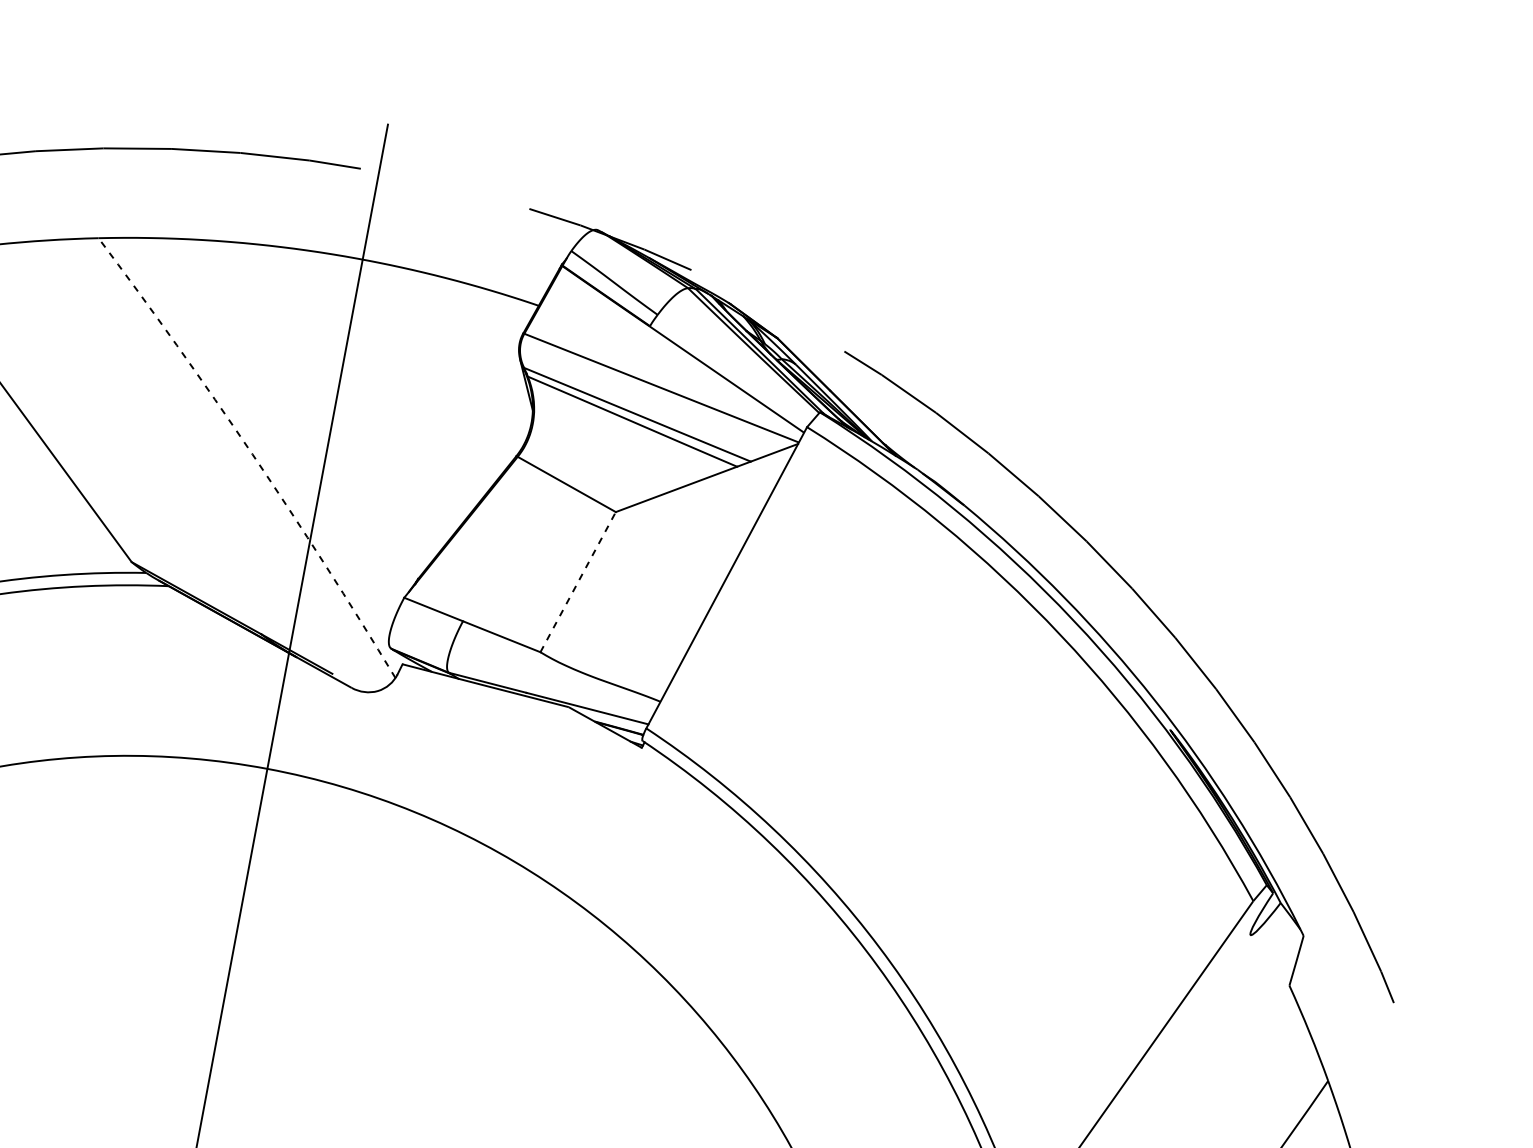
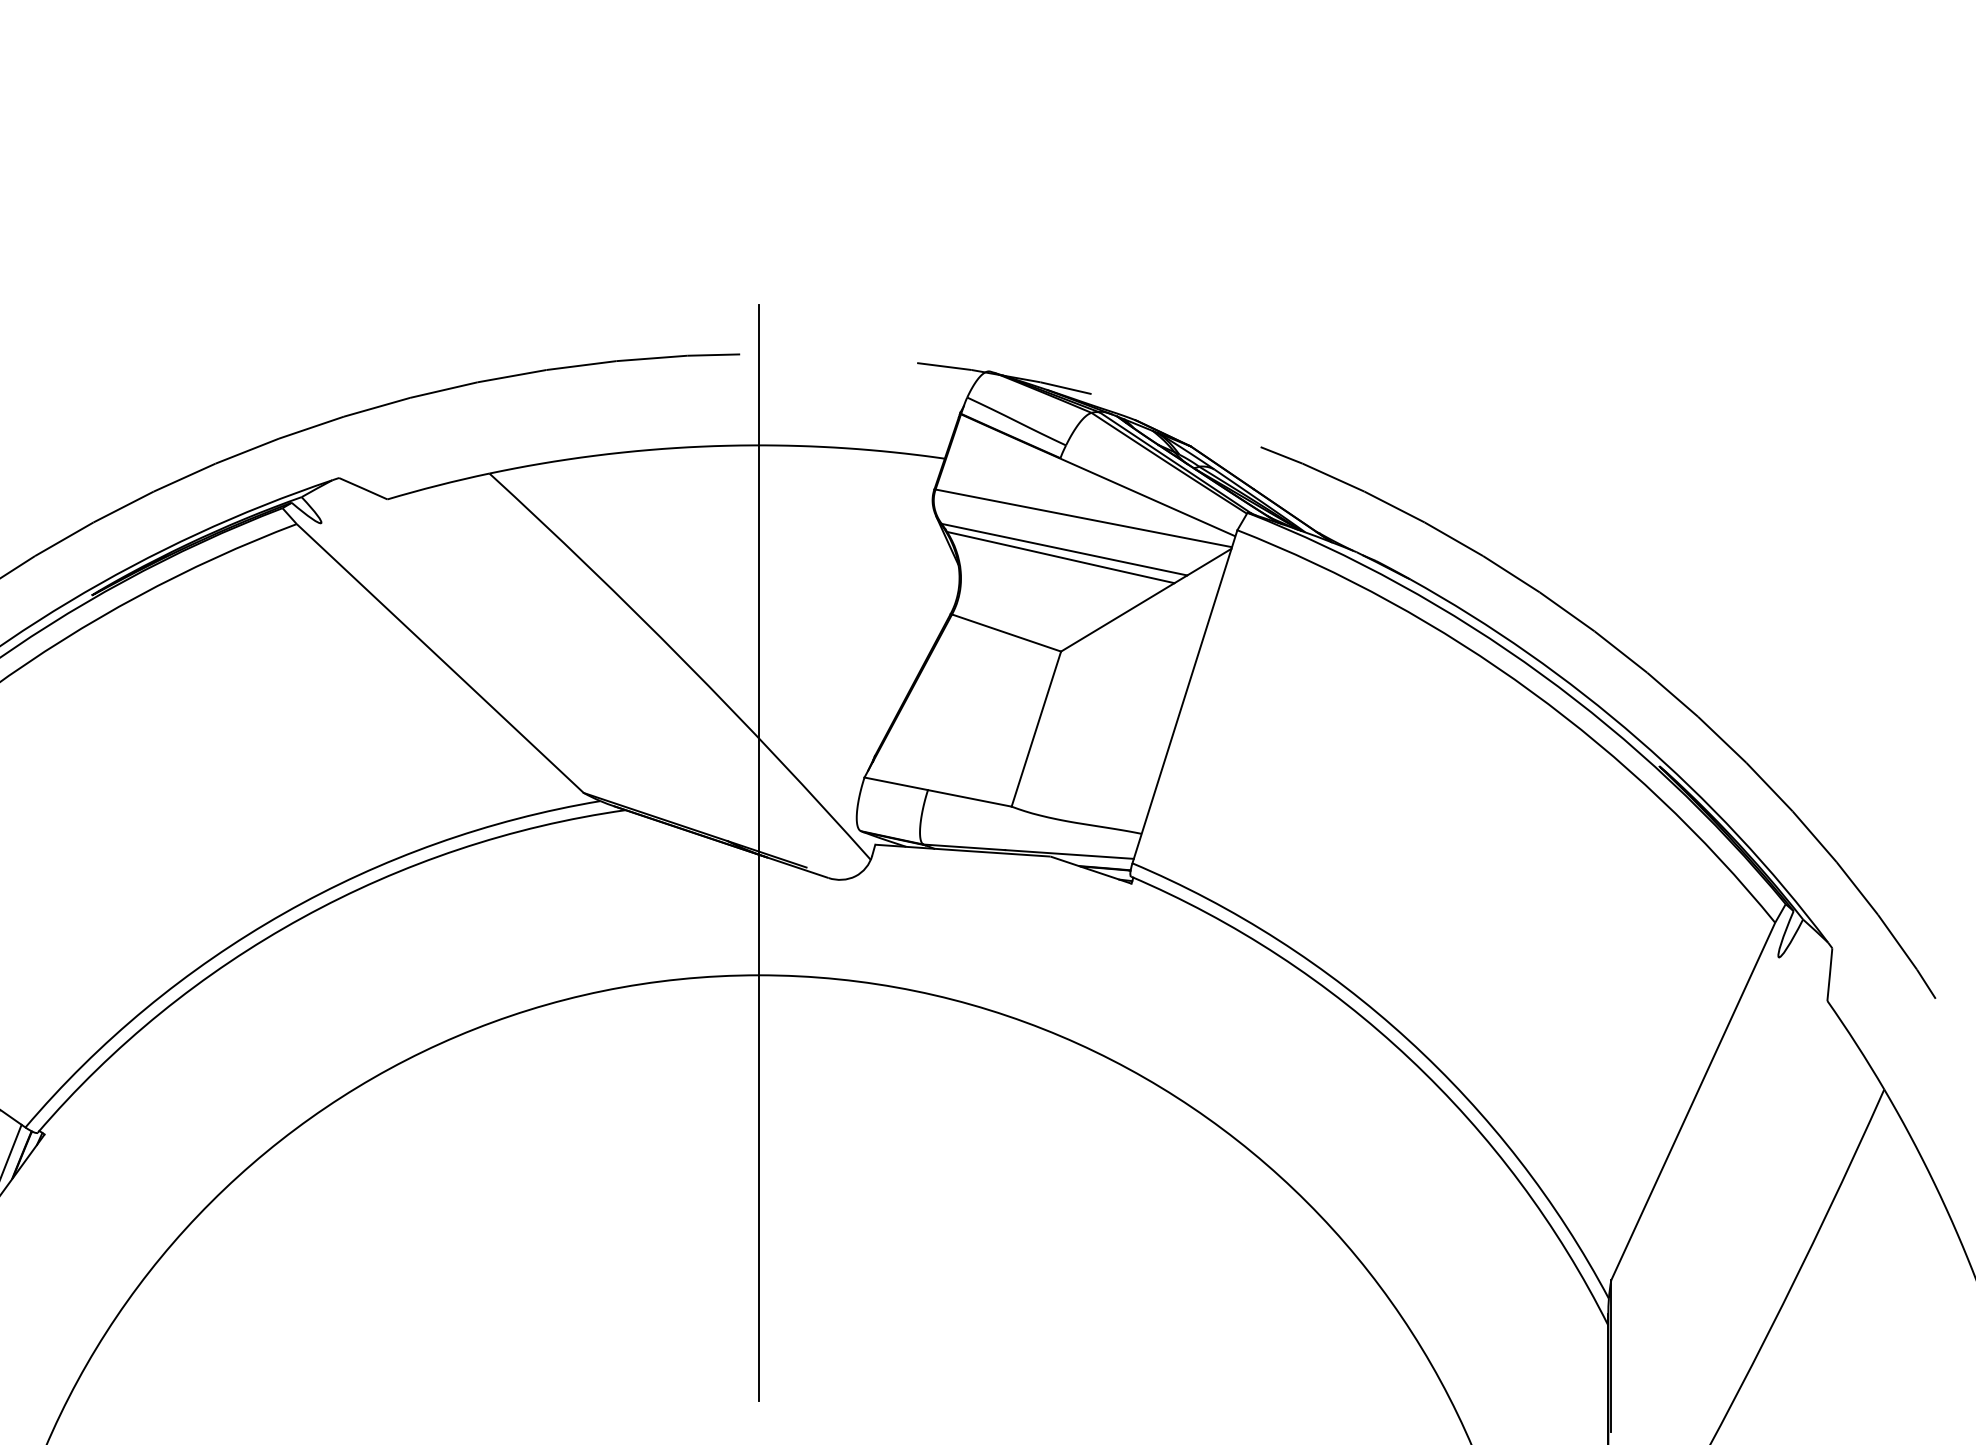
arc: (253, 454) -> (685, 661), dashed -> solid
line: (578, 581) -> (1036, 728), dashed -> solid

